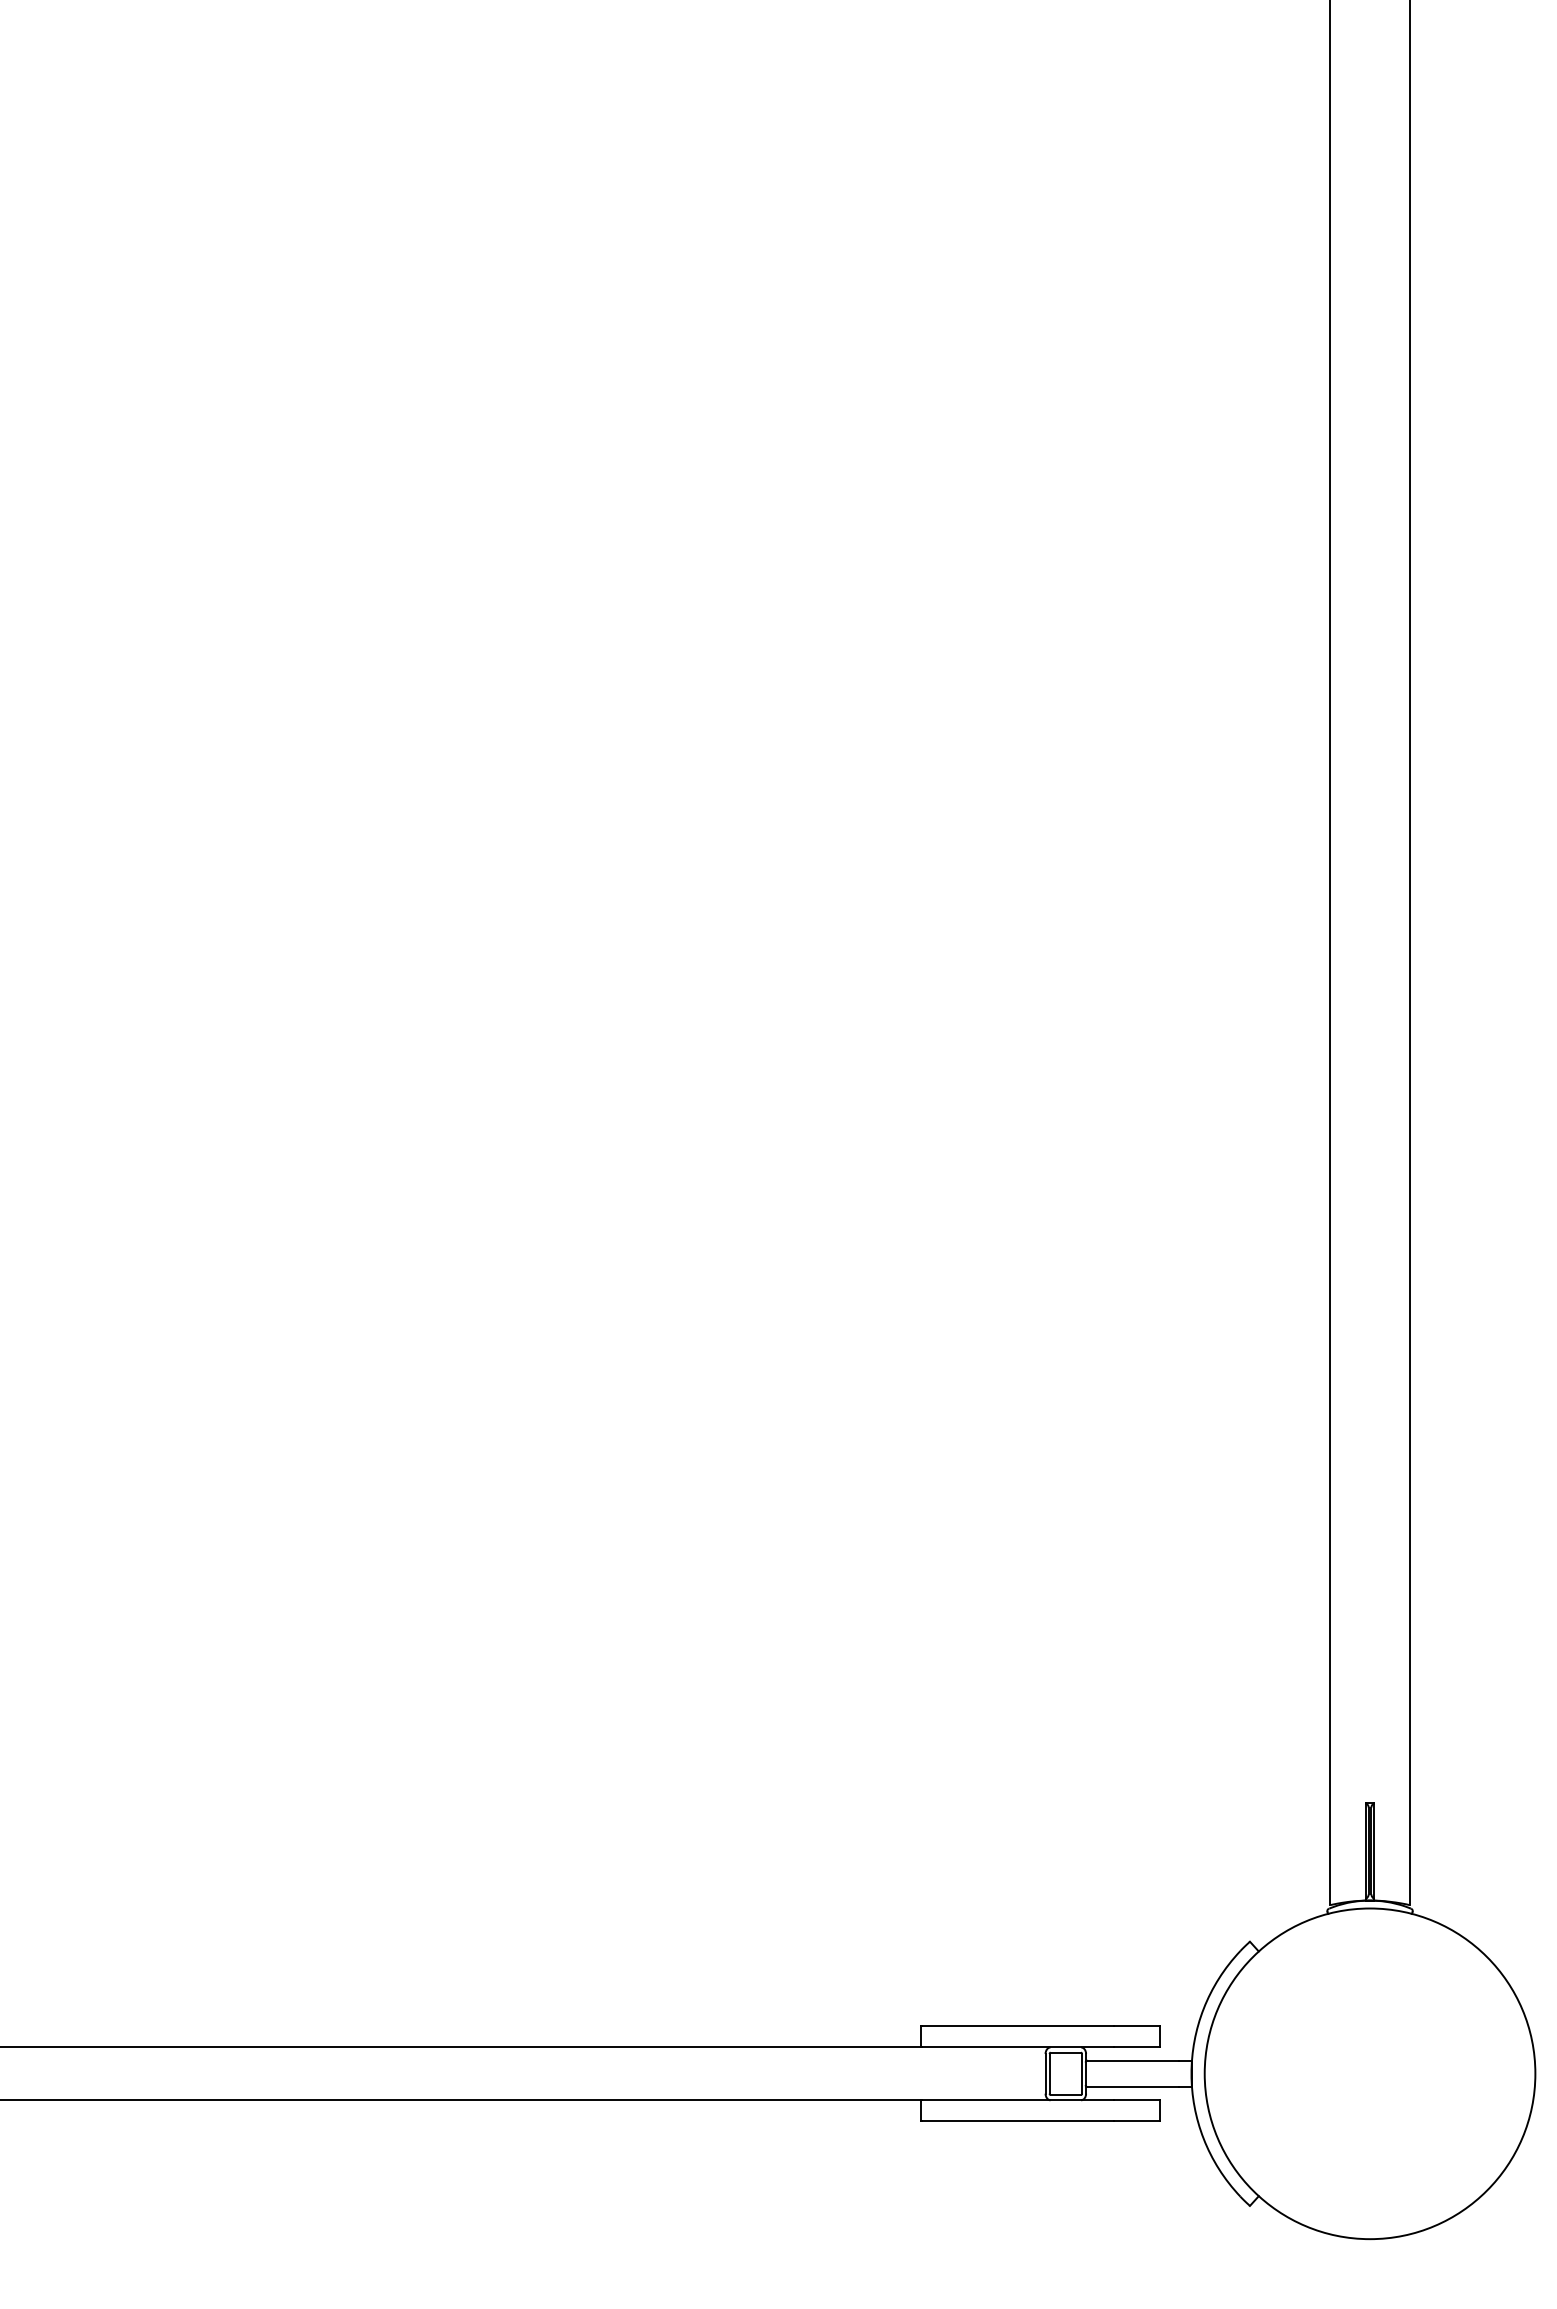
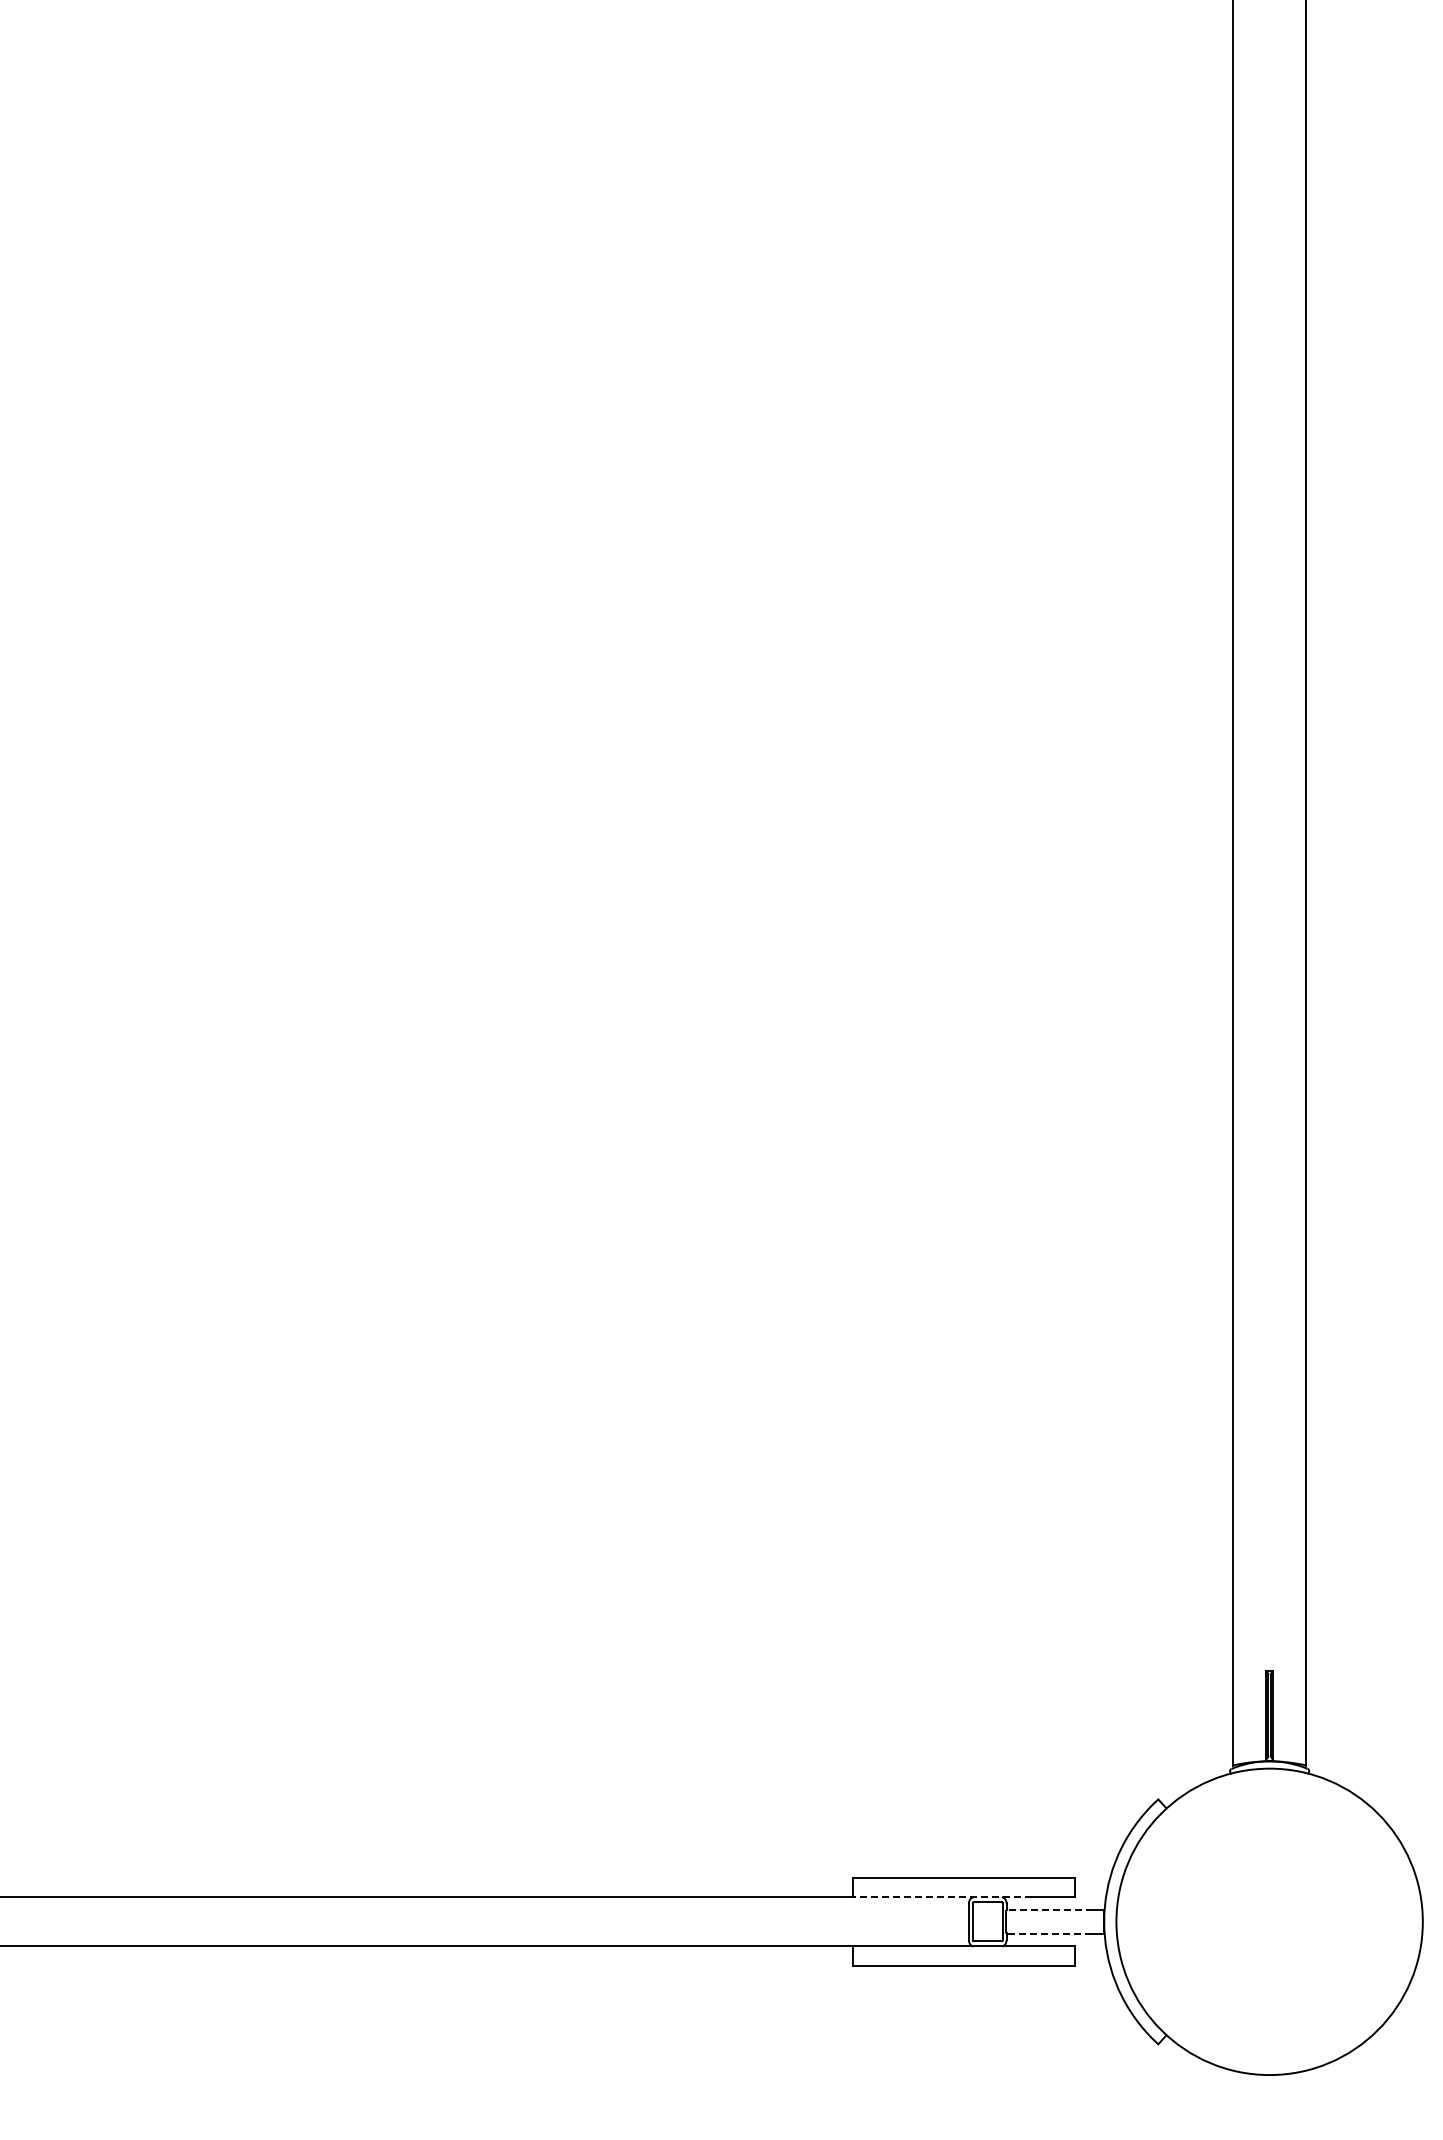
line: (1018, 2047) -> (943, 1897), solid -> dashed
line: (1132, 2060) -> (1049, 1909), solid -> dashed
line: (1133, 2087) -> (1050, 1934), solid -> dashed

